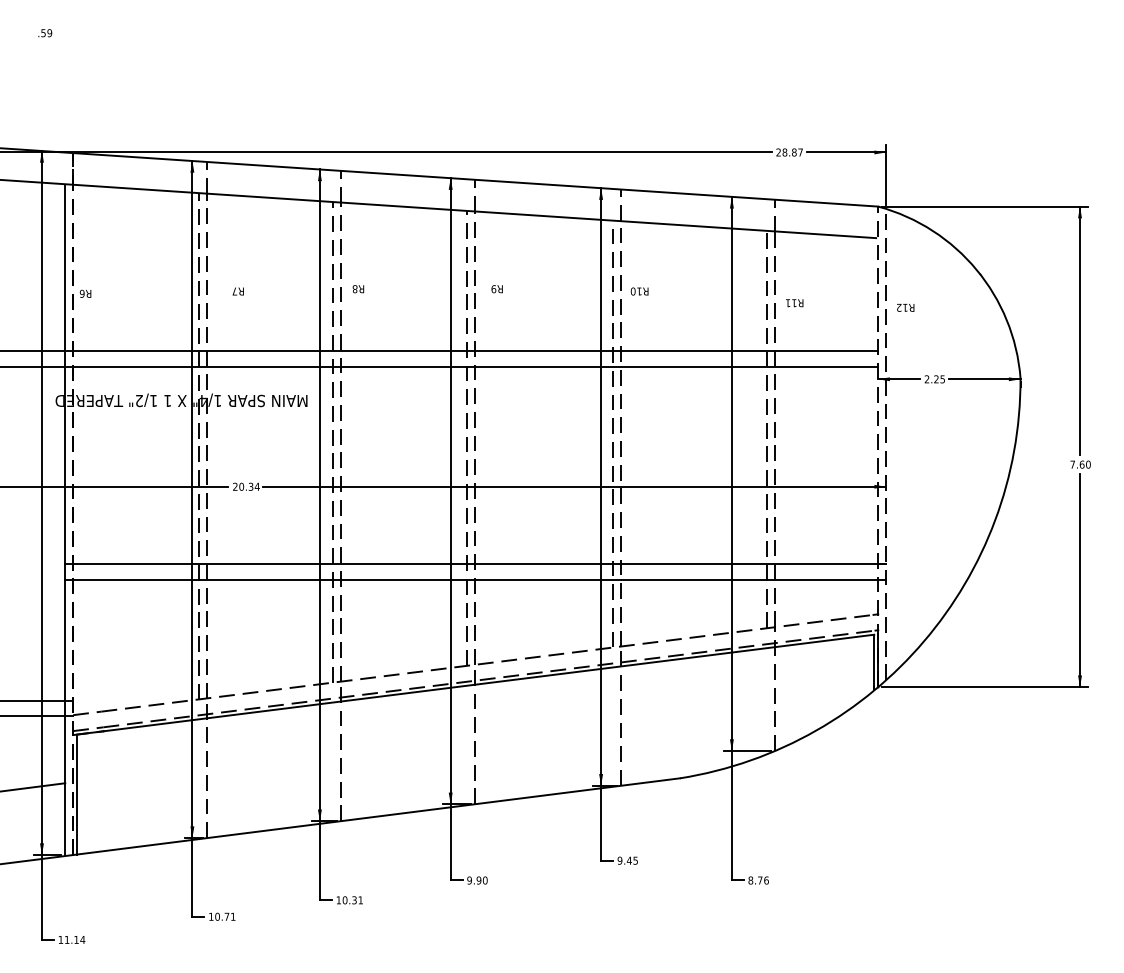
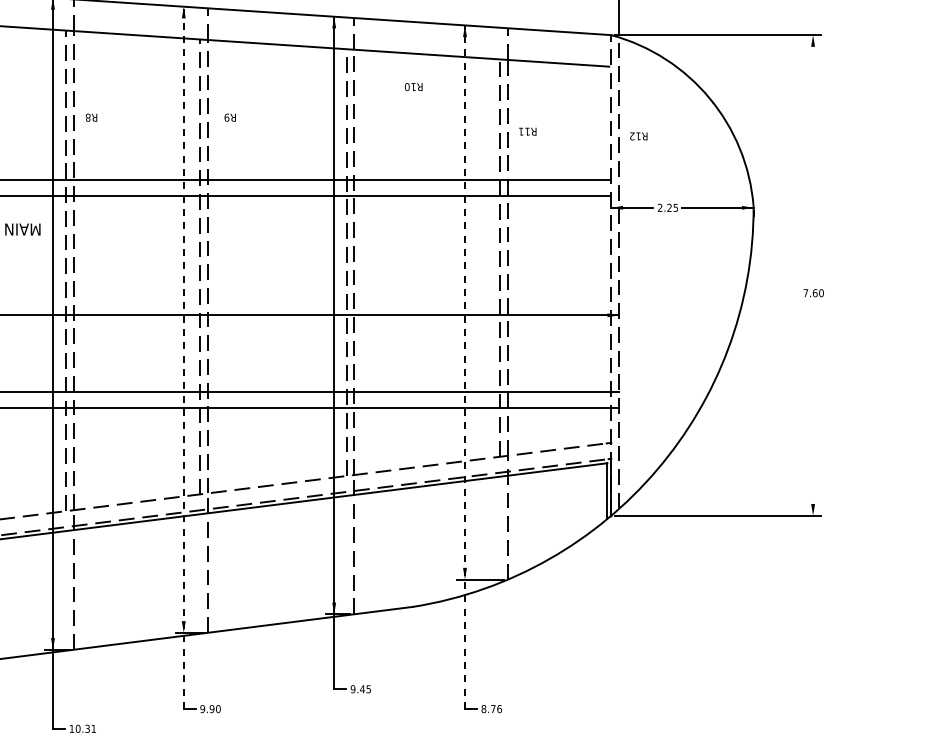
text: (639, 291) -> (413, 87), moved
line: (1080, 330) -> (813, 159), removed
line: (450, 528) -> (183, 357), solid -> dashed
line: (731, 538) -> (464, 367), solid -> dashed
line: (1080, 580) -> (813, 409), removed

